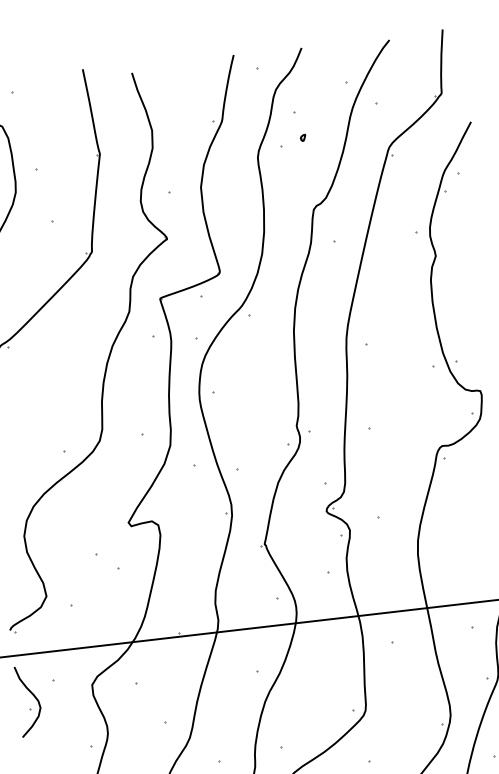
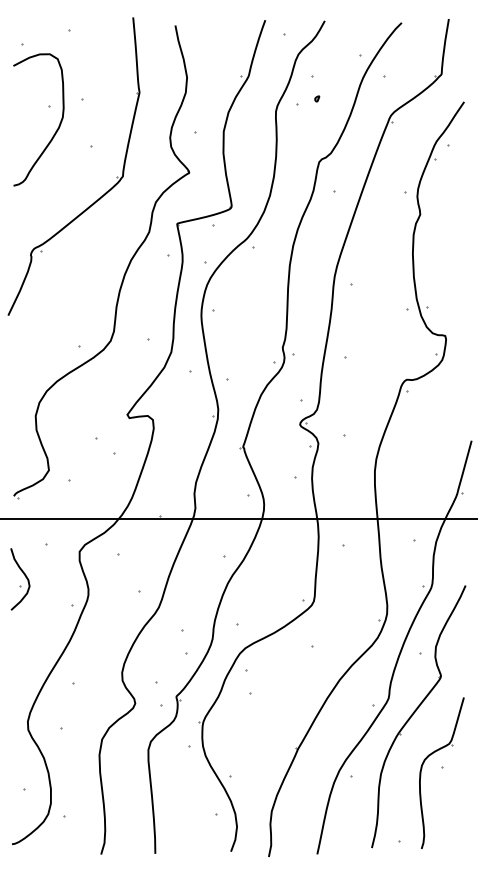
part: (29, 701) -> (20, 579), moved

